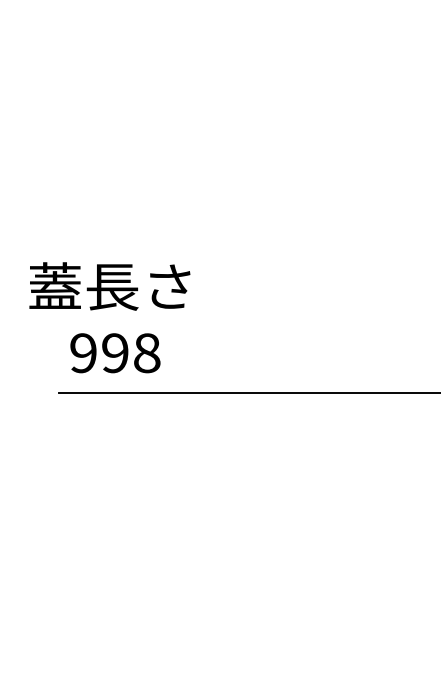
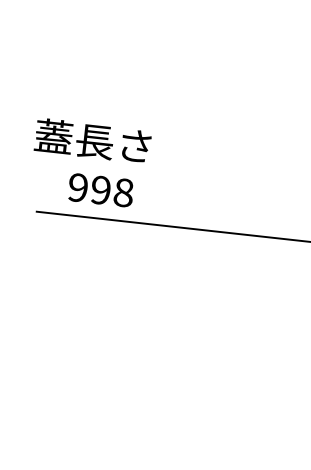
text: (109, 286) -> (92, 141), moved
text: (115, 353) -> (101, 190), moved

